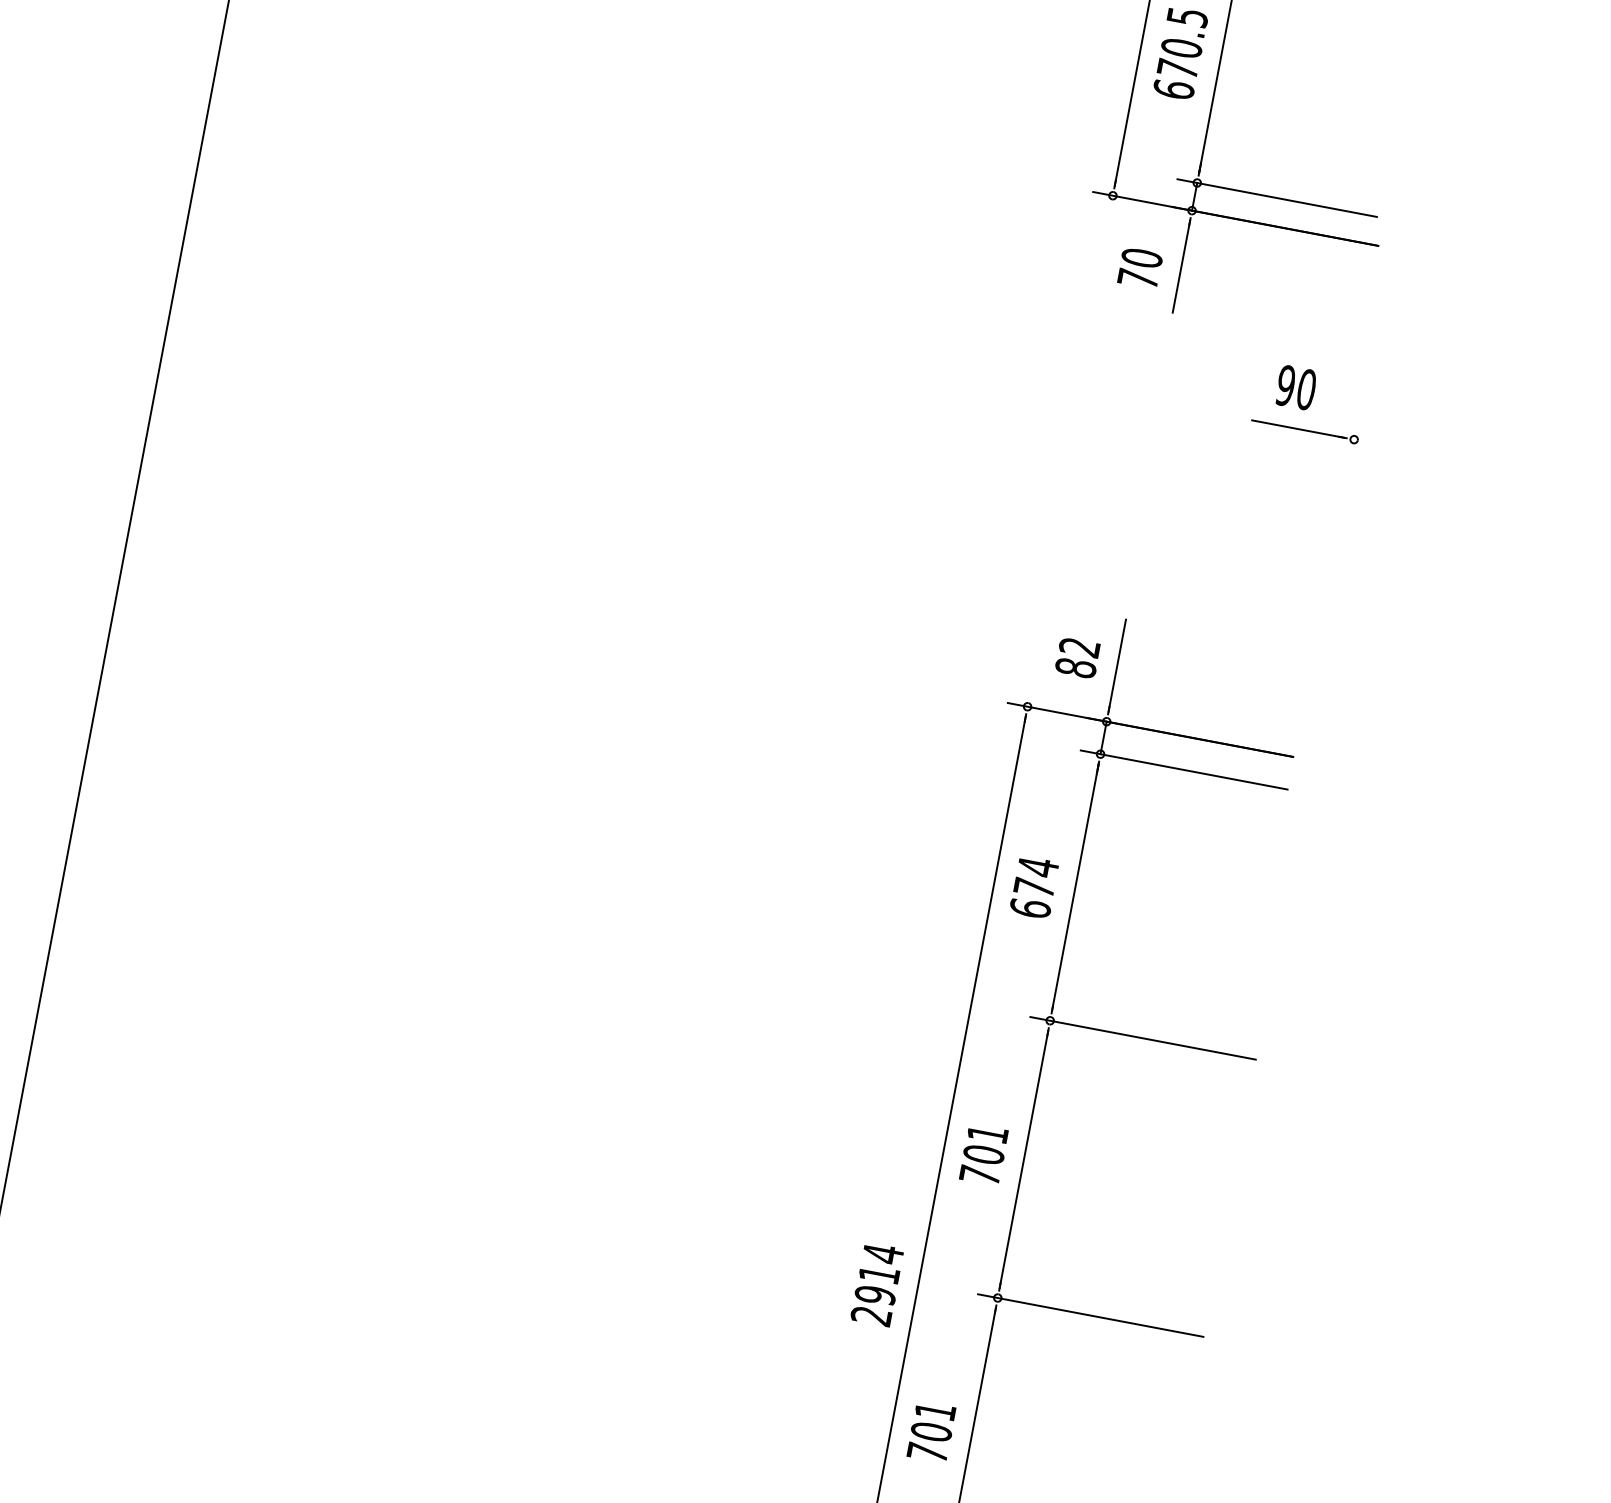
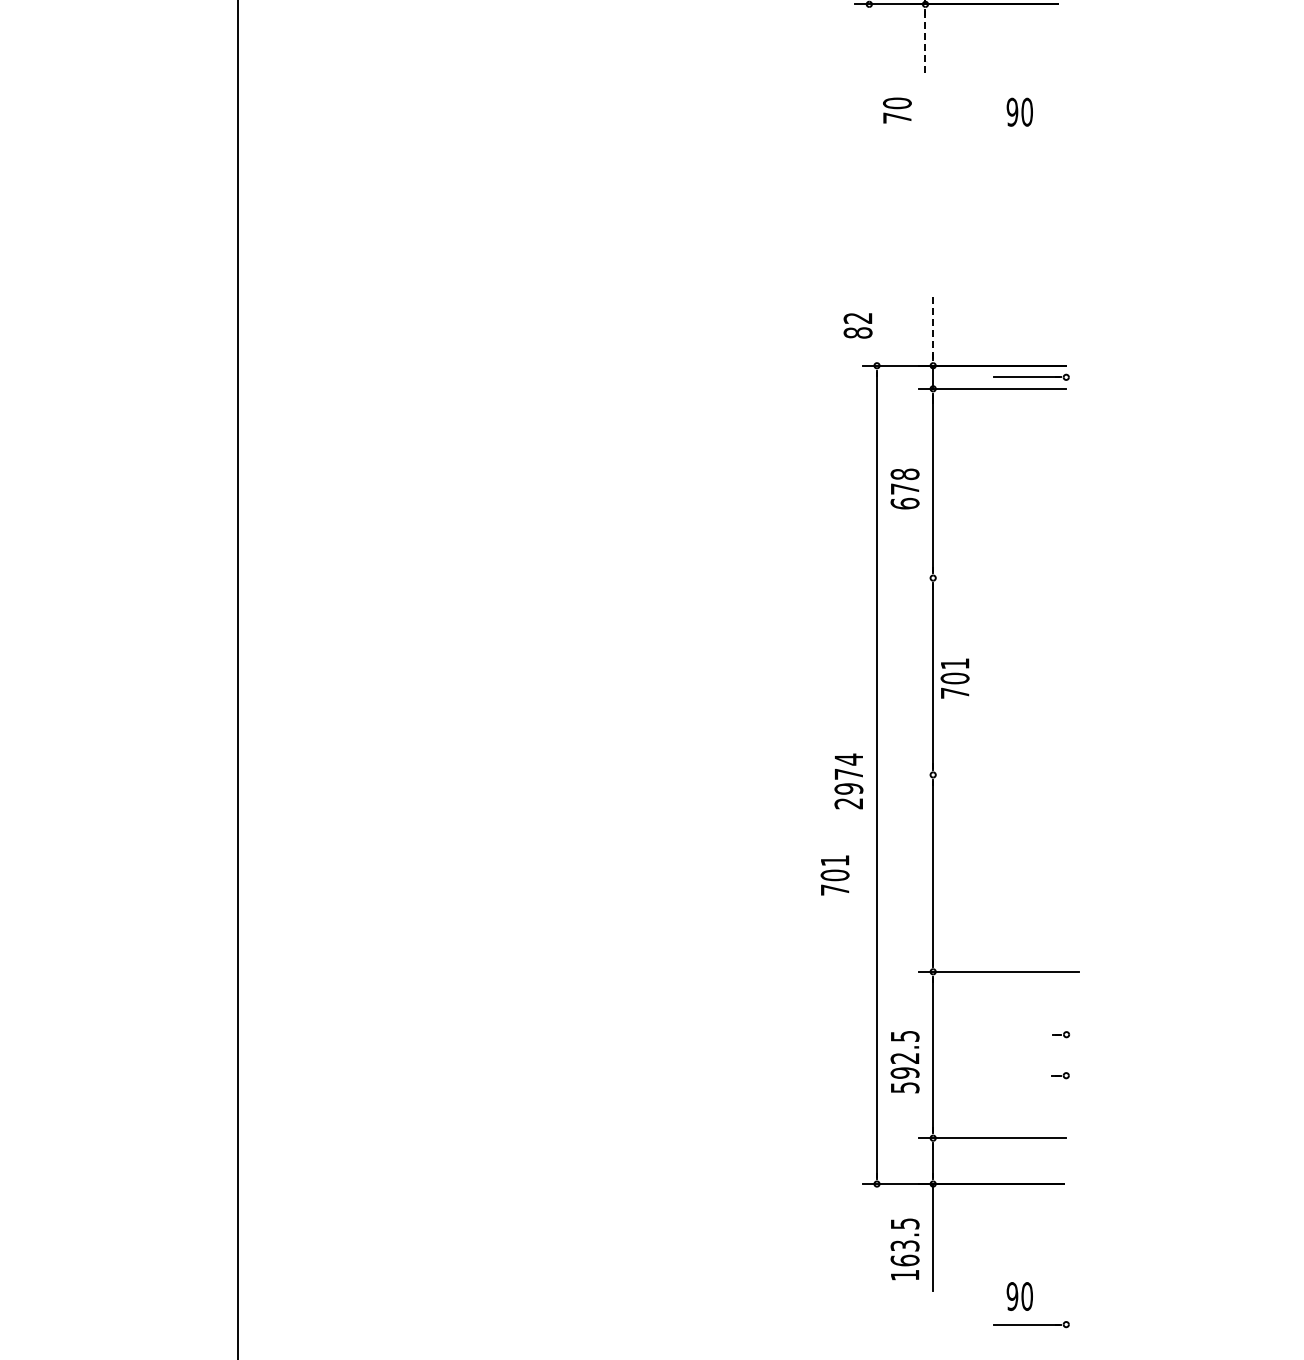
line: (1181, 267) -> (925, 44), solid -> dashed
text: (1140, 268) -> (897, 110), moved
part: (1305, 429) -> (1031, 376), moved
text: (1077, 657) -> (857, 325), moved
line: (1117, 666) -> (933, 326), solid -> dashed
text: (1037, 867) -> (904, 474), 674 -> 678
line: (1143, 1038) -> (999, 578), removed
text: (983, 1154) -> (954, 678), moved
text: (878, 1273) -> (848, 773), 2914 -> 2974
line: (1091, 1315) -> (999, 774), removed
text: (930, 1431) -> (834, 875), moved

